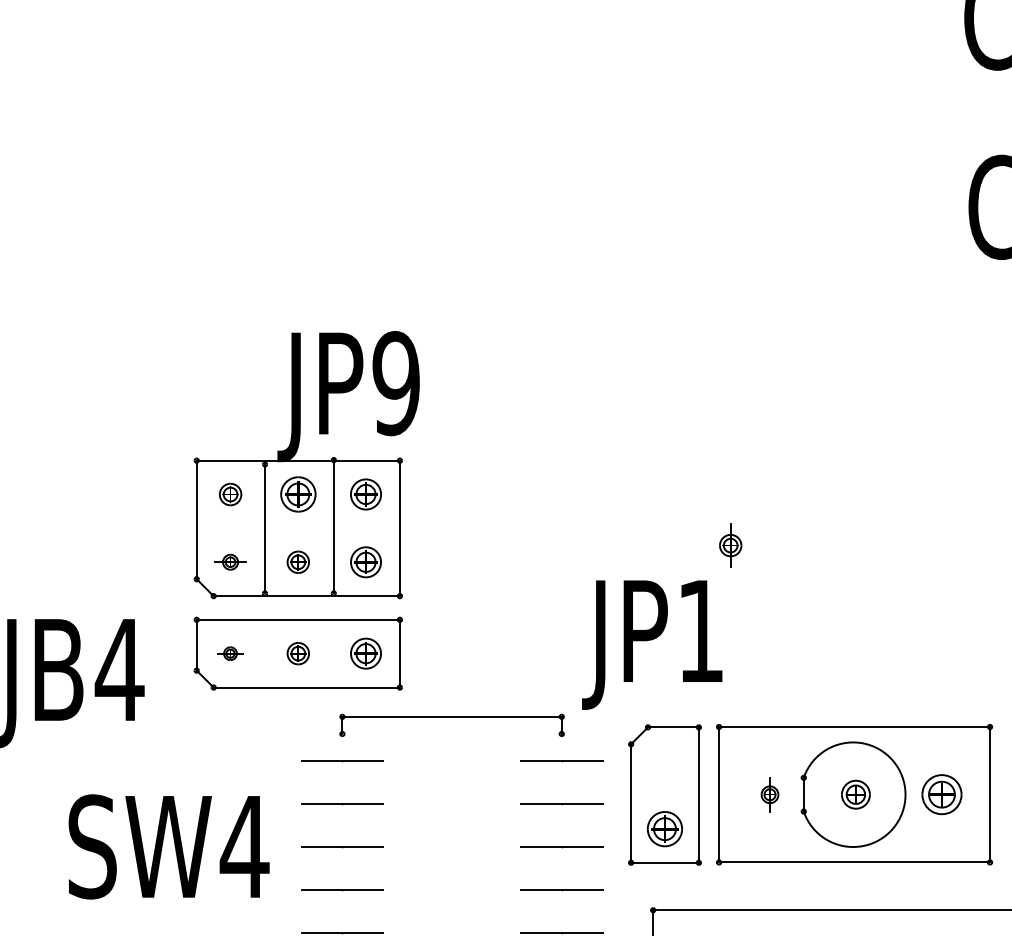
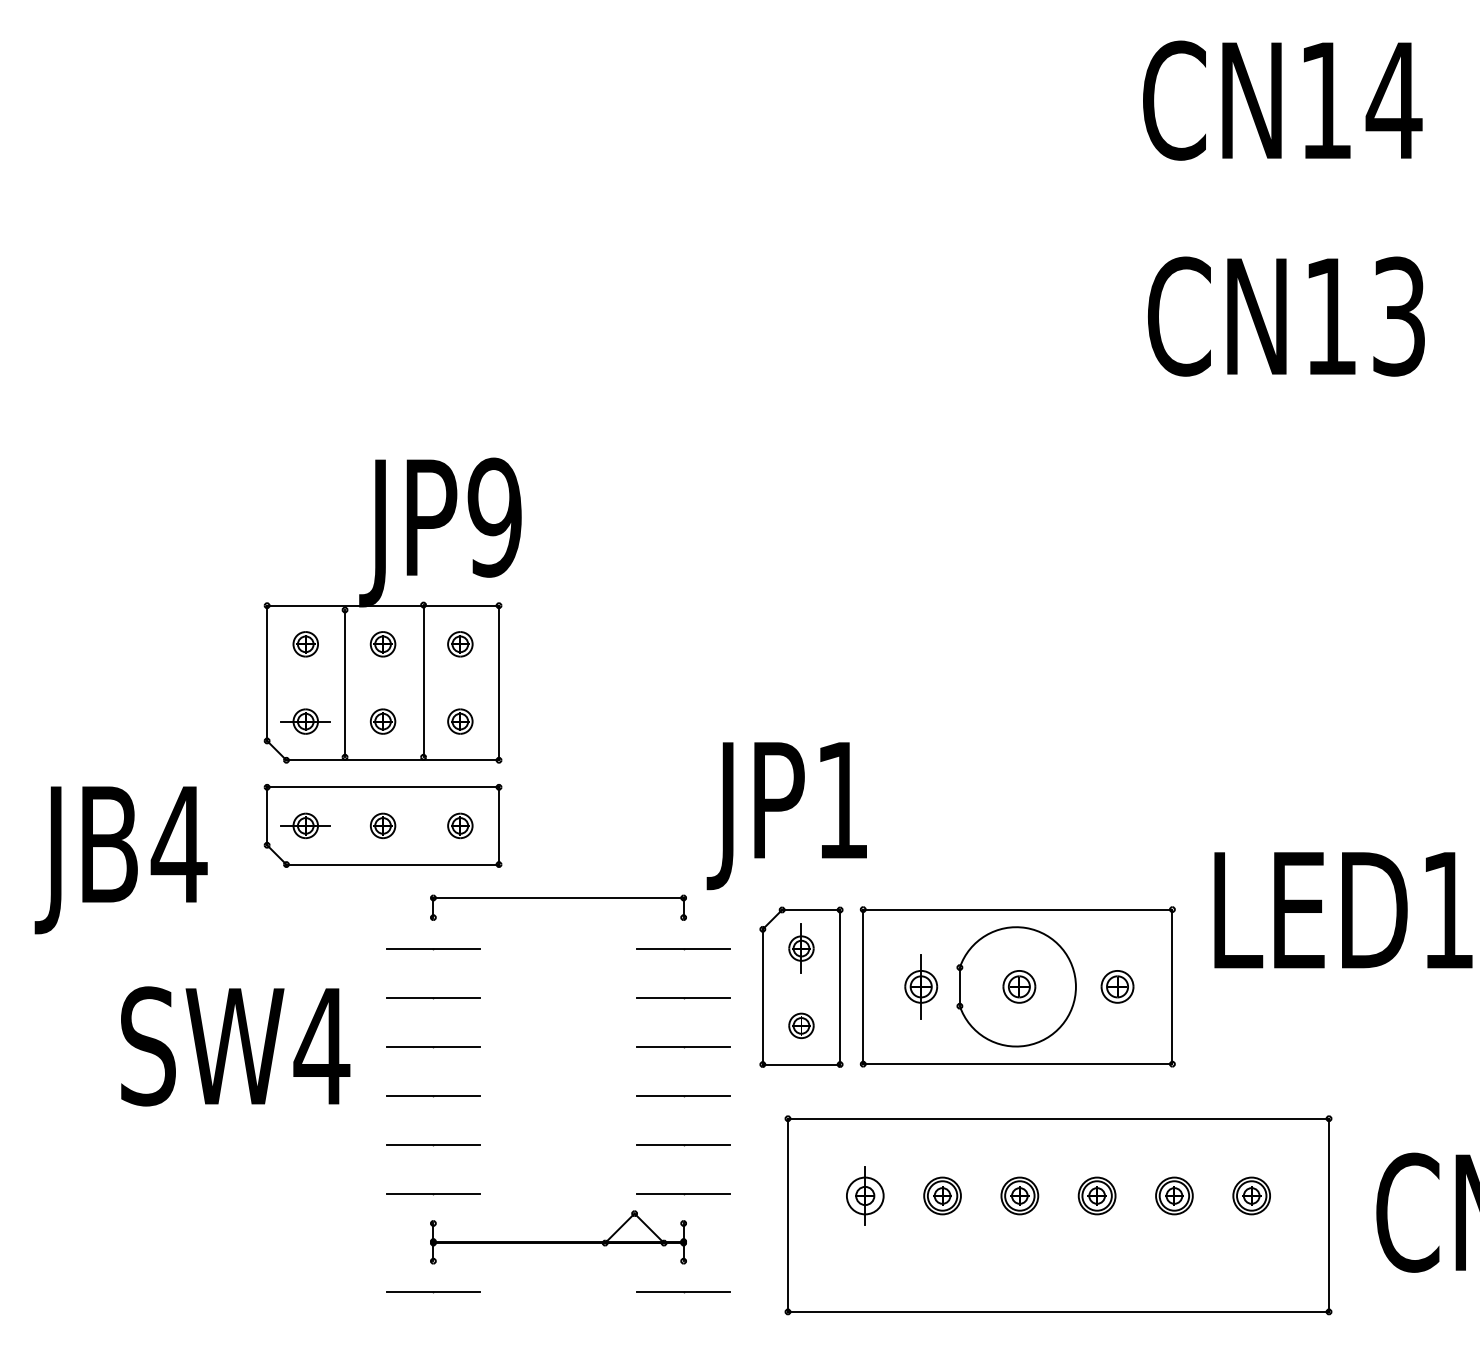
part: (297, 494) -> (382, 644), size x0.62
part: (366, 494) -> (460, 644), size x0.71
part: (730, 545) -> (801, 948), moved
part: (230, 562) -> (305, 721), size x1.43
part: (366, 562) -> (460, 721), size x0.71
part: (230, 653) -> (305, 825), size x1.67
part: (366, 653) -> (460, 825), size x0.71
part: (770, 794) -> (921, 986), size x1.67
part: (941, 794) -> (1117, 986), size x0.71
part: (665, 828) -> (801, 1025), size x0.62

